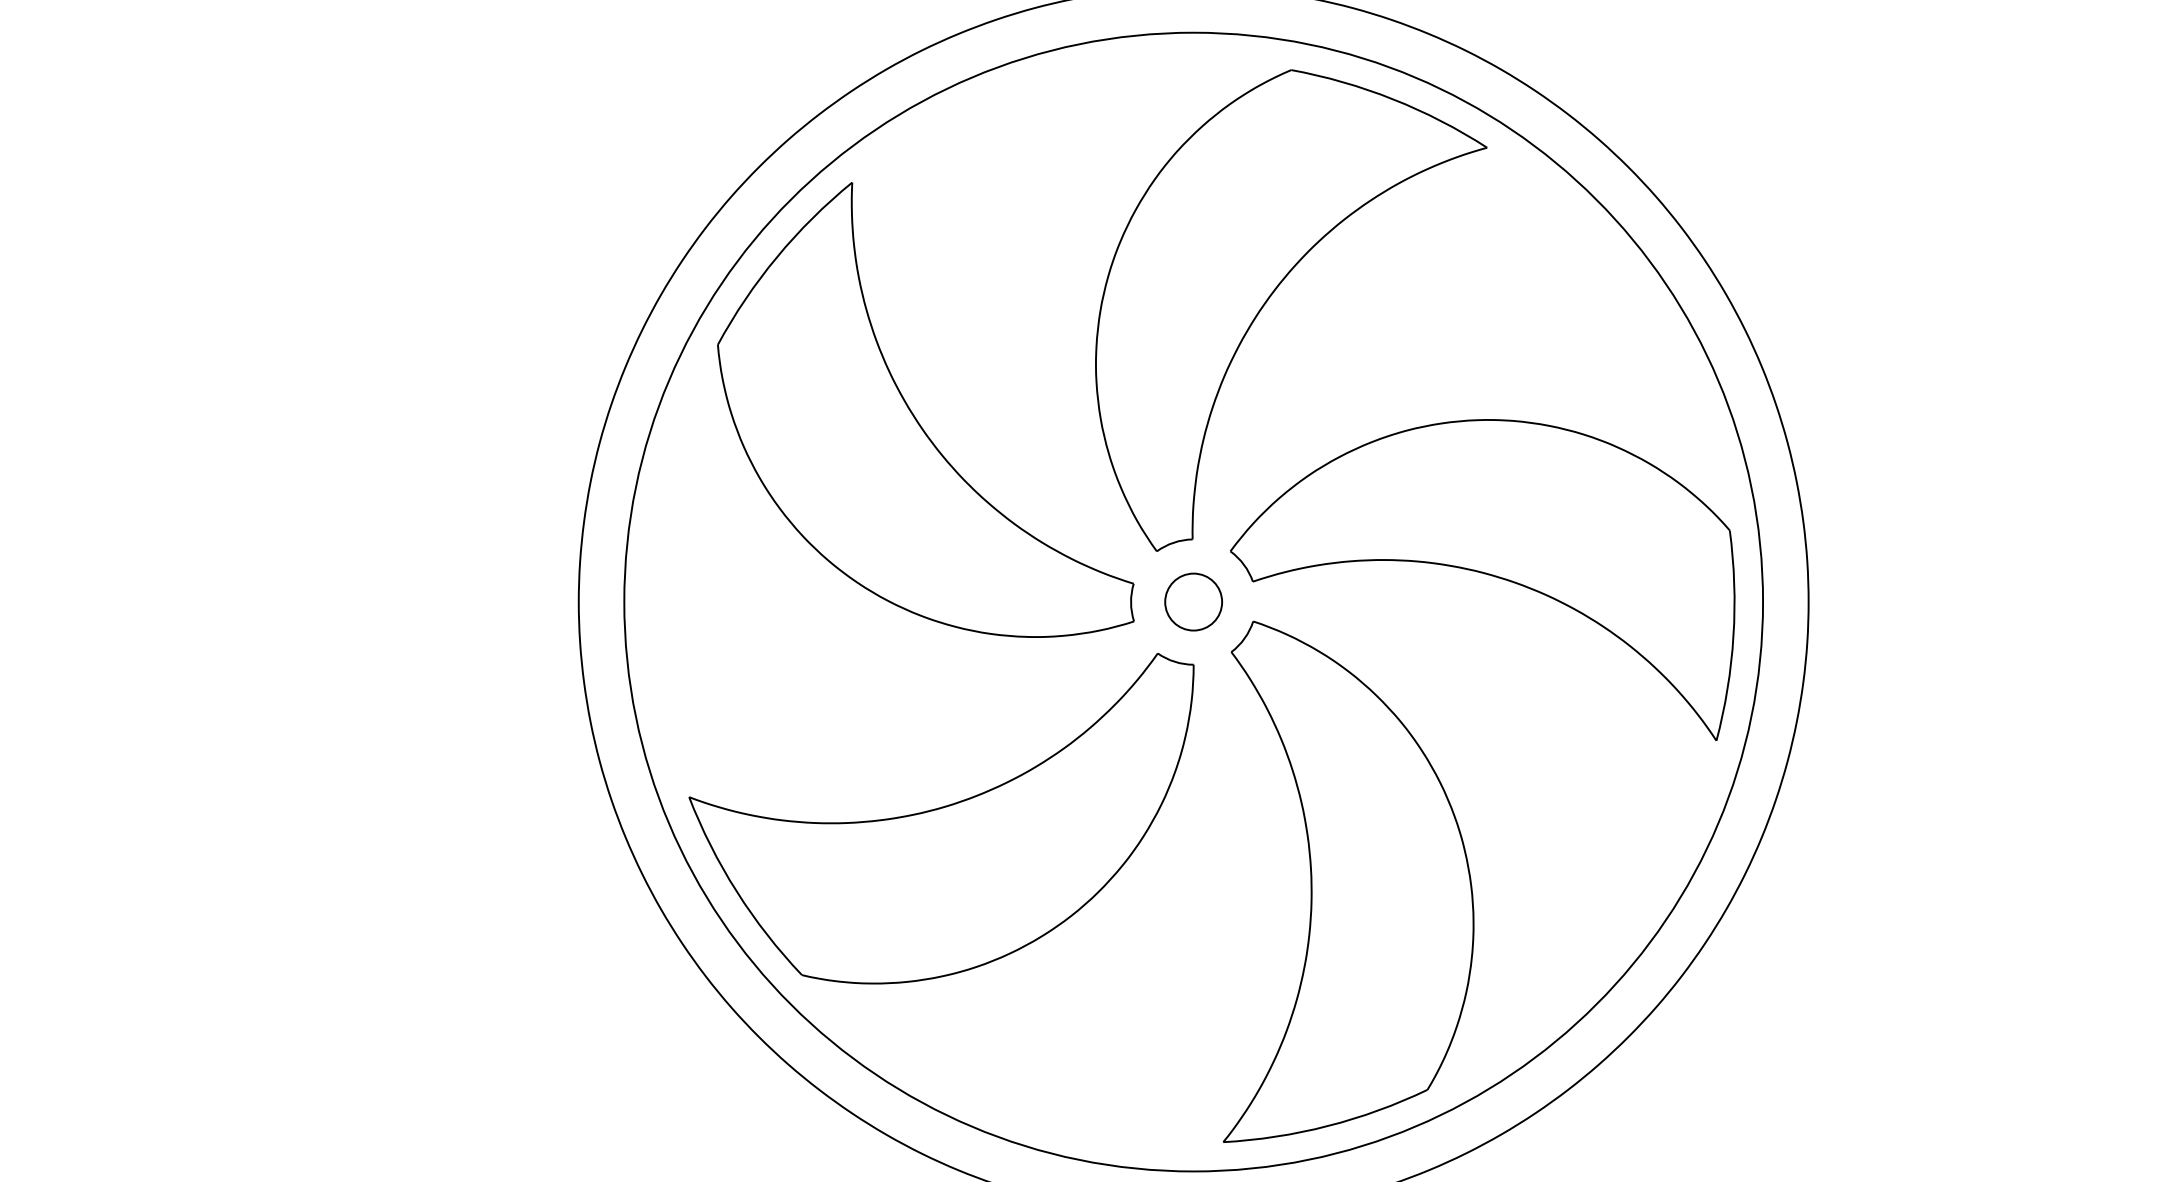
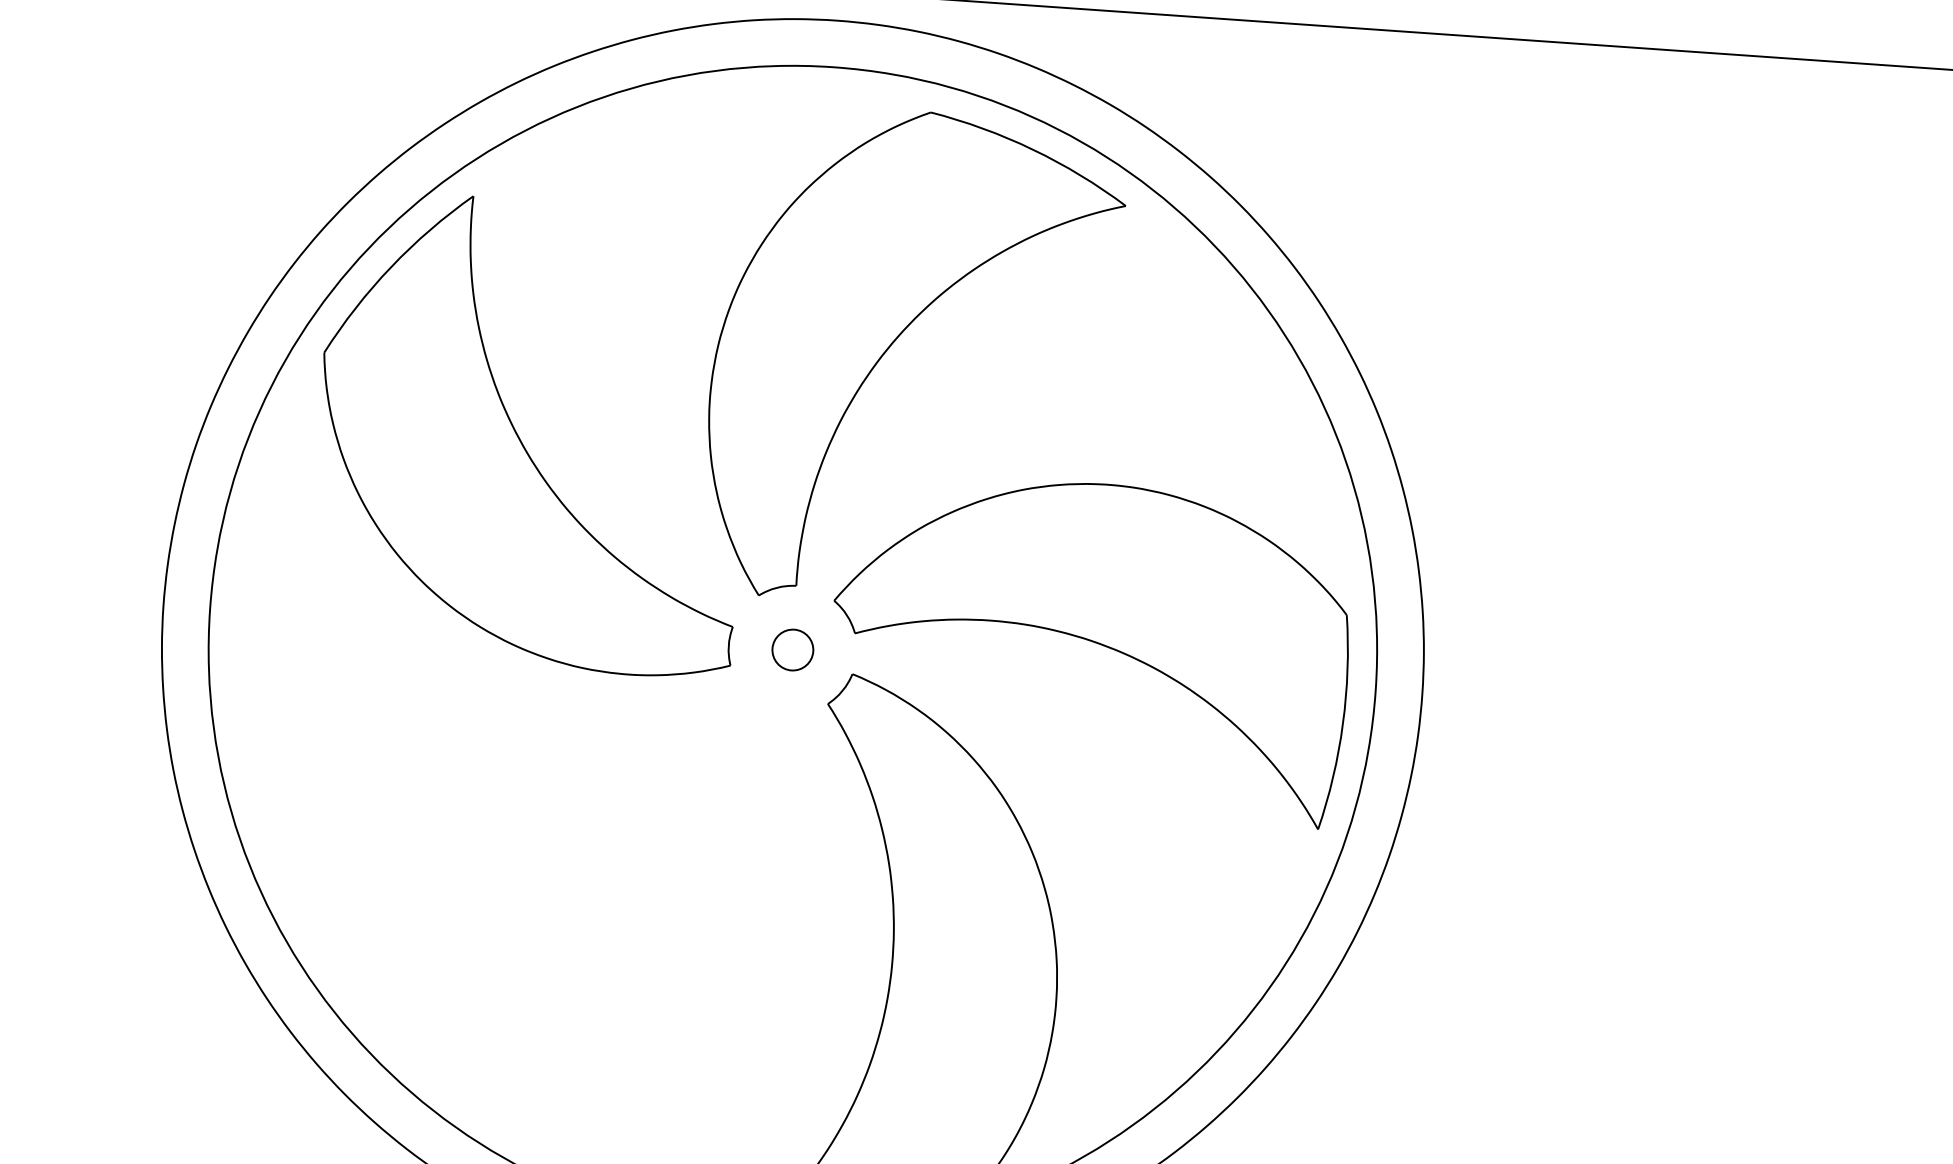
circle: (1193, 601) -> (792, 649), size x0.7
part: (941, 818) -> (519, 853), removed

